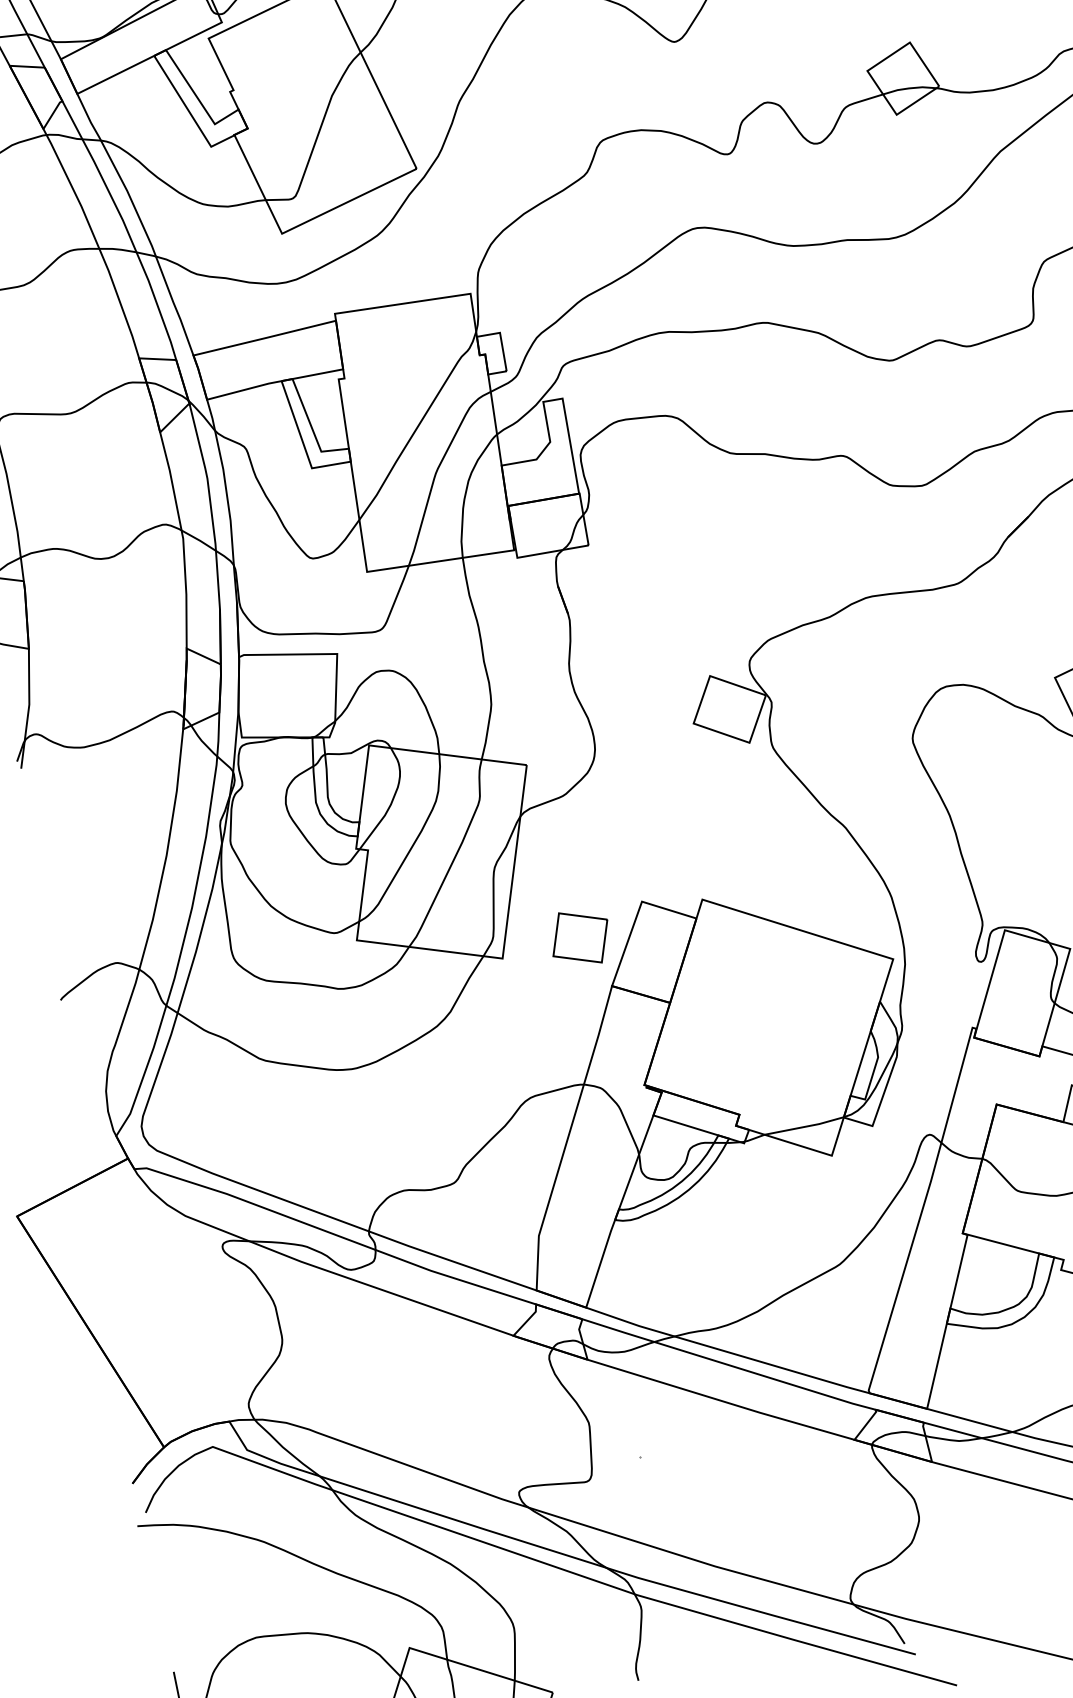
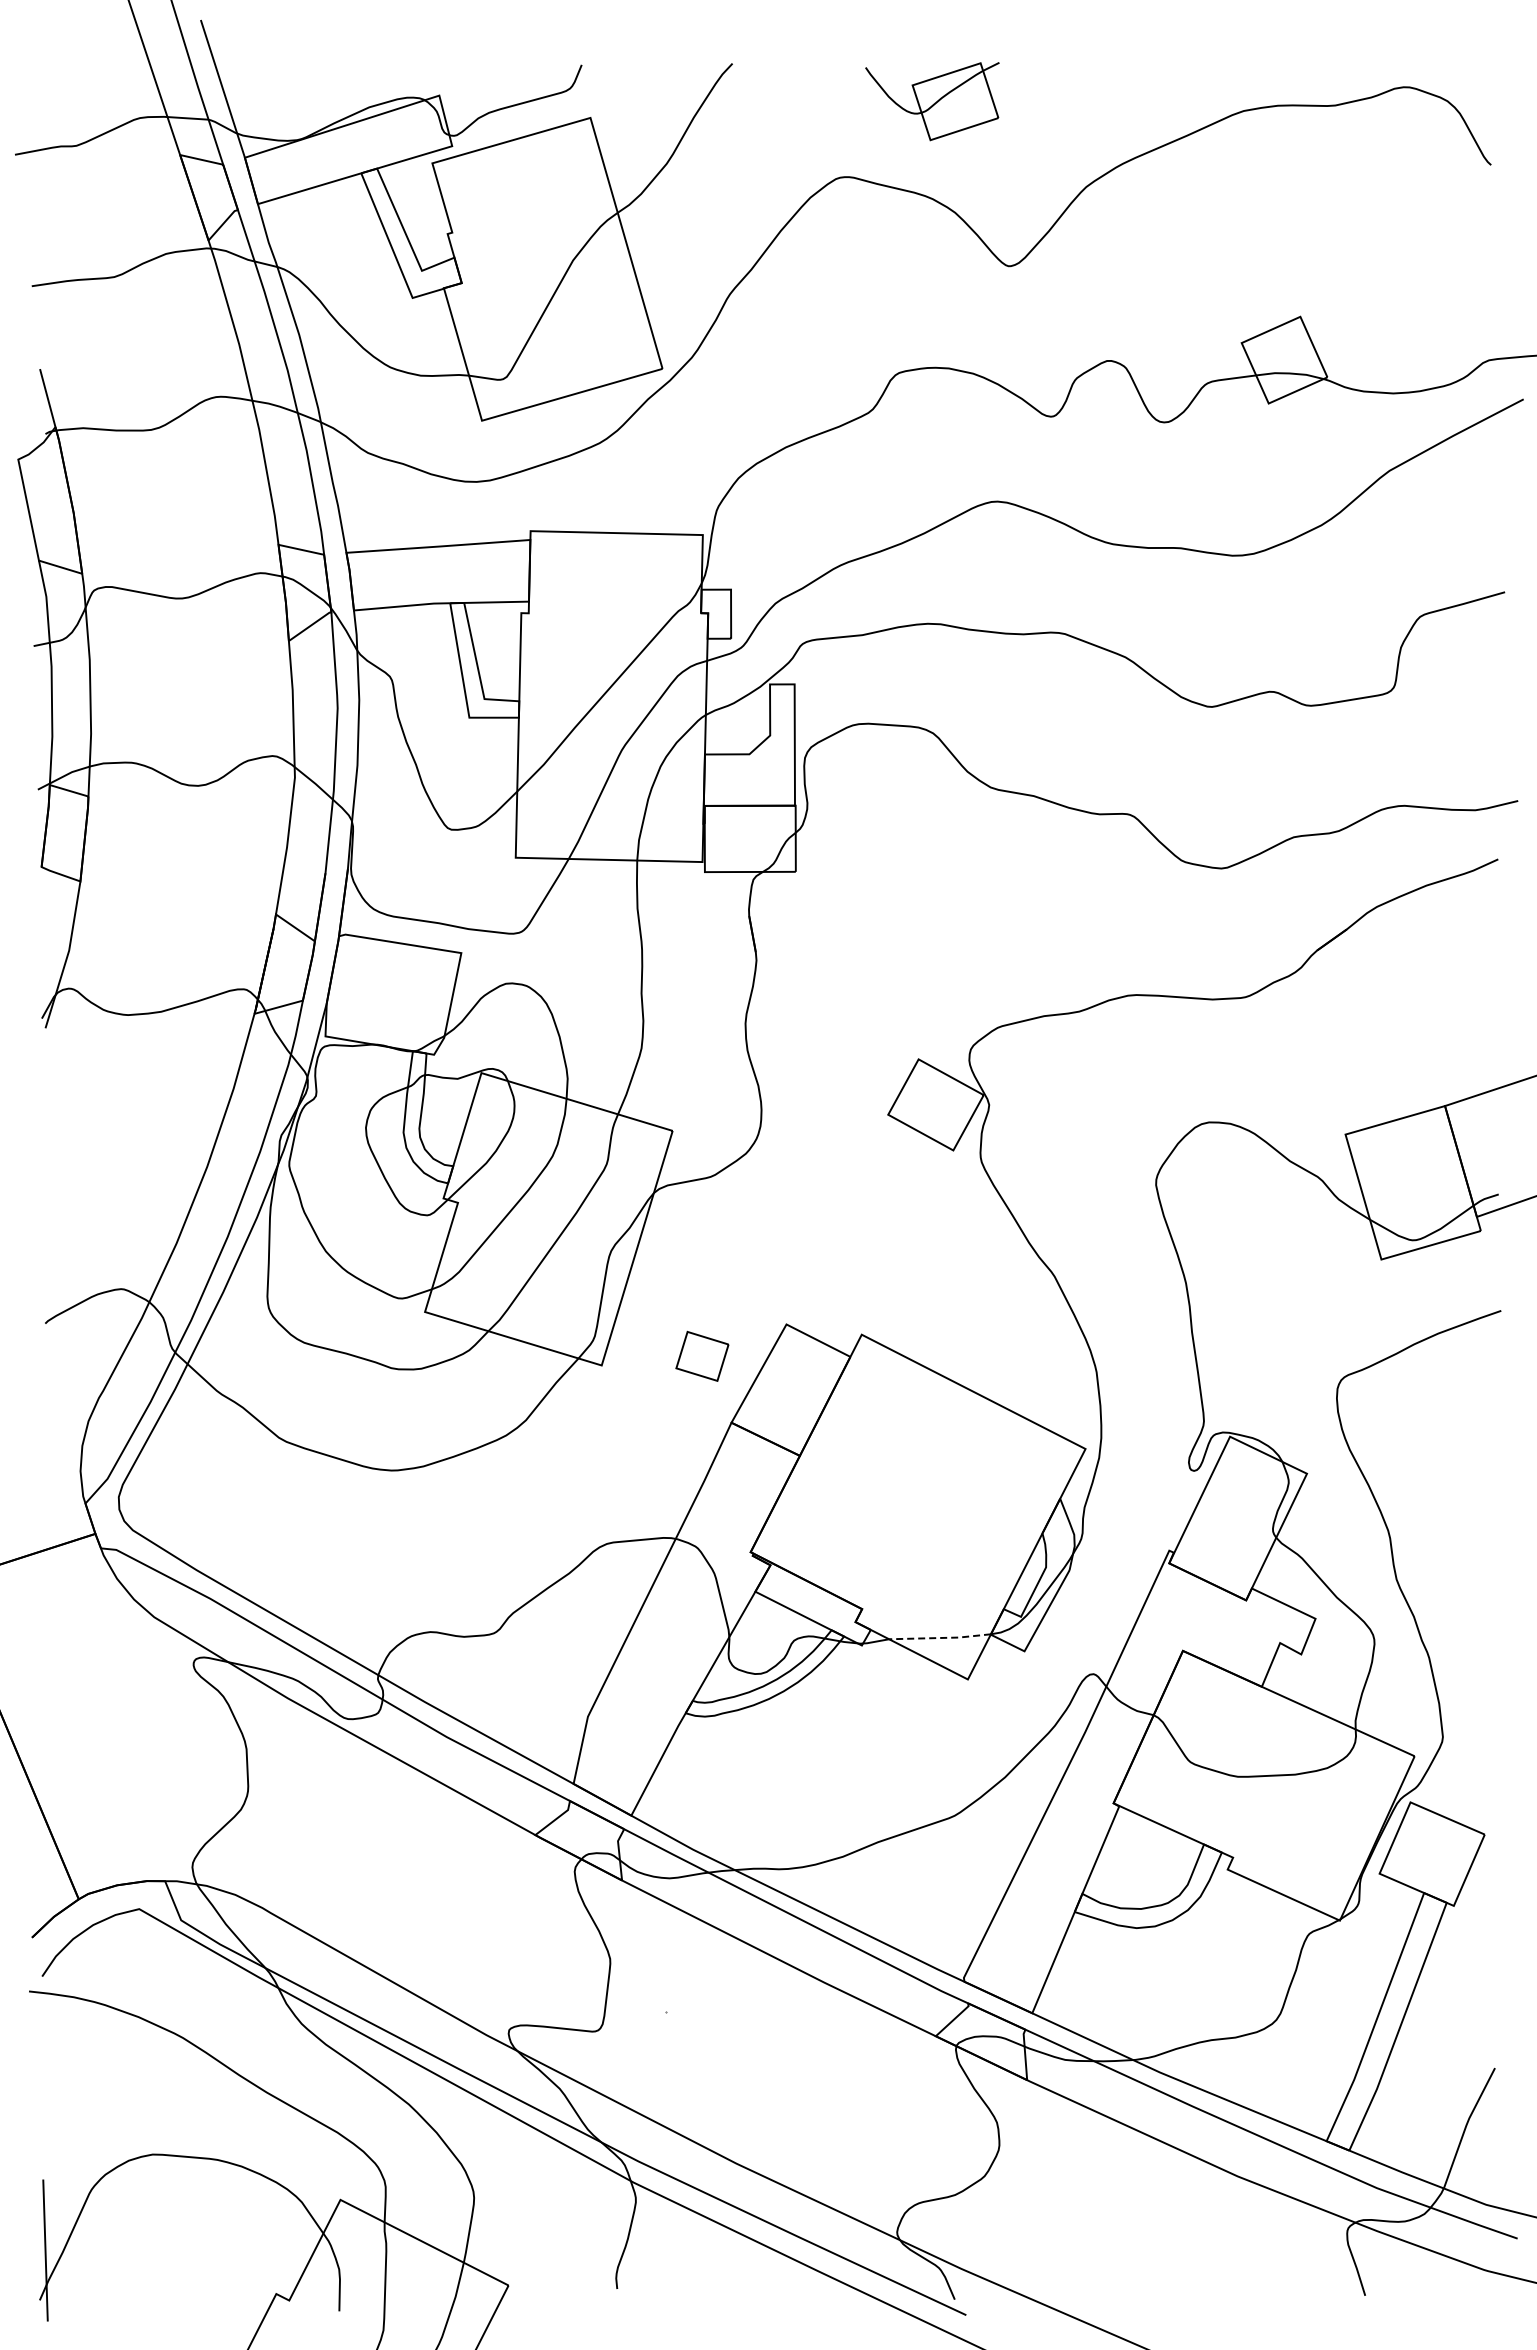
part: (580, 938) -> (702, 1356), size x0.7
line: (805, 1126) -> (941, 1637), solid -> dashed

